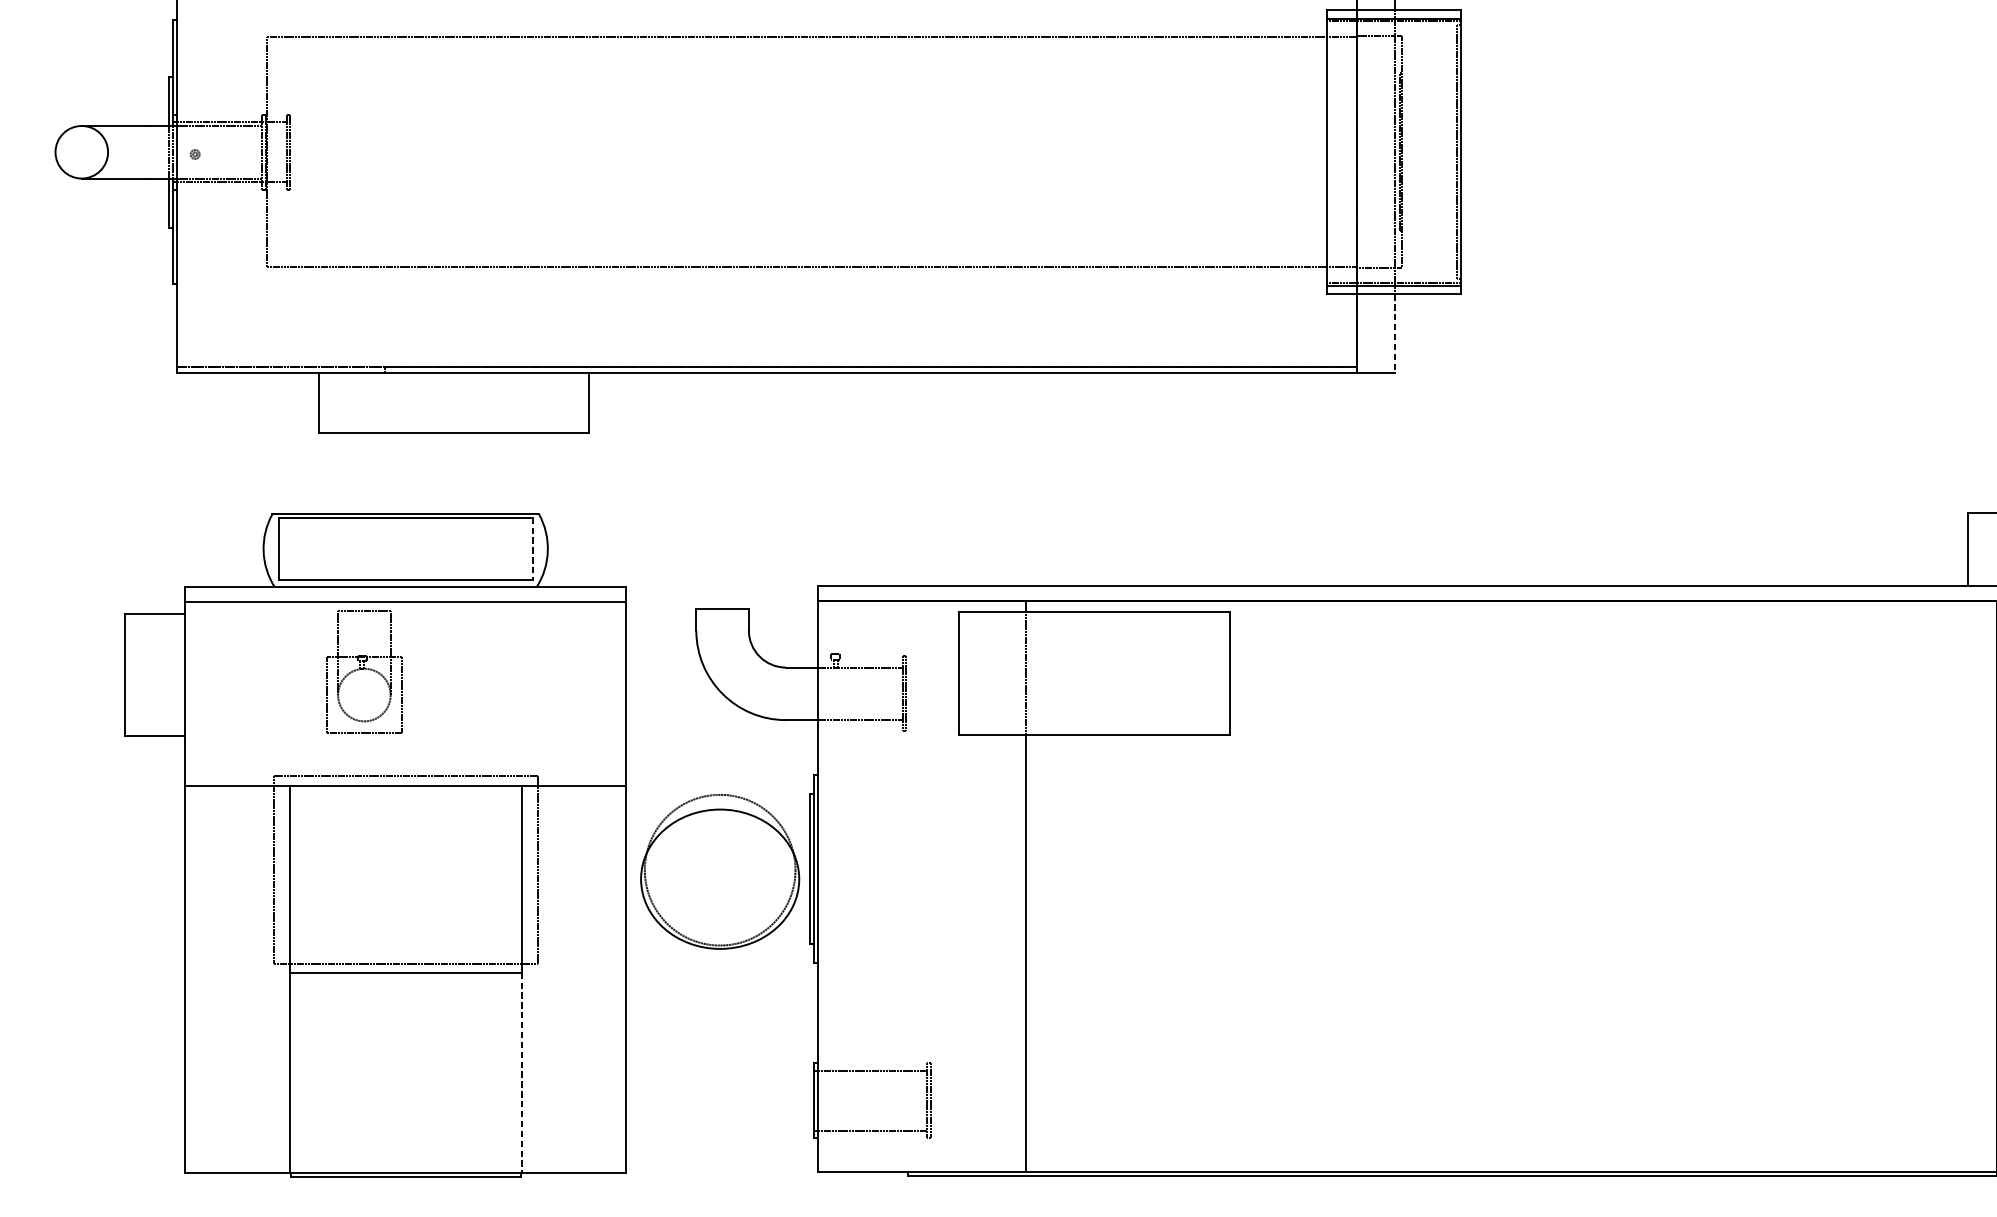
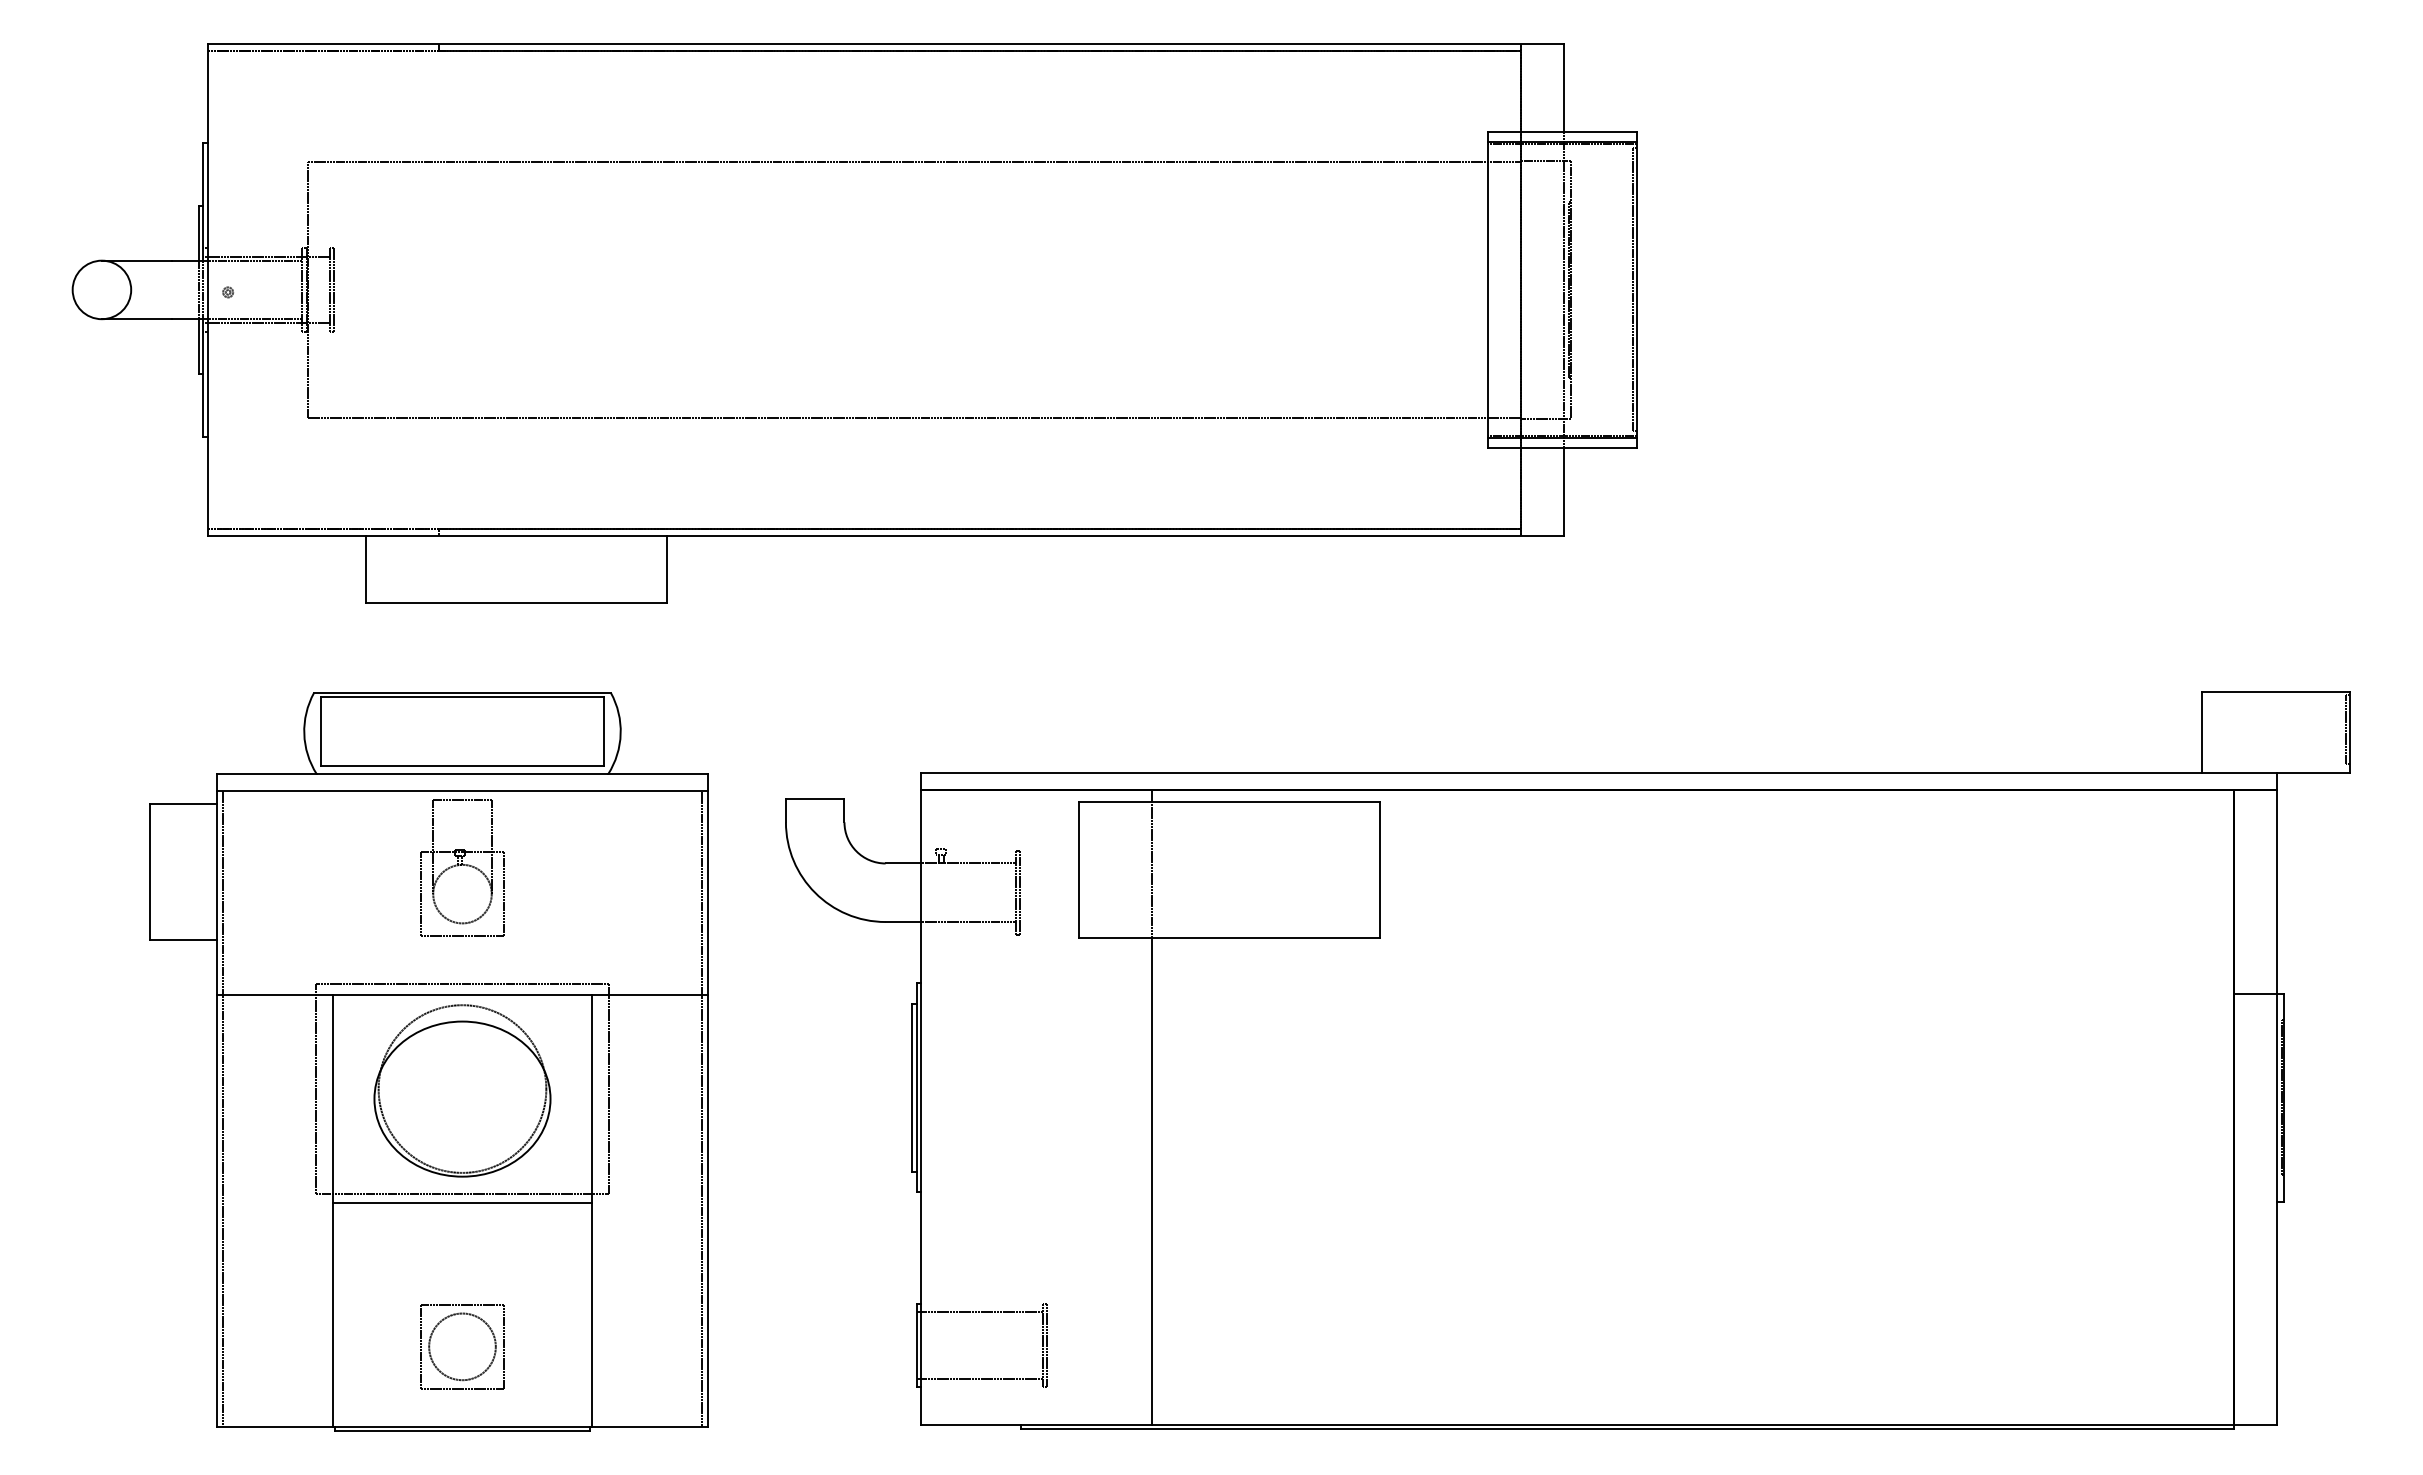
line: (1394, 333) -> (1563, 491), dashed -> solid
line: (532, 548) -> (603, 731), dashed -> solid
part: (364, 671) -> (462, 867), moved
part: (720, 871) -> (462, 1090), moved
line: (191, 887) -> (223, 1108), added
line: (620, 887) -> (701, 1108), added
line: (521, 1072) -> (591, 1314), dashed -> solid
part: (405, 1101) -> (462, 1346), added

